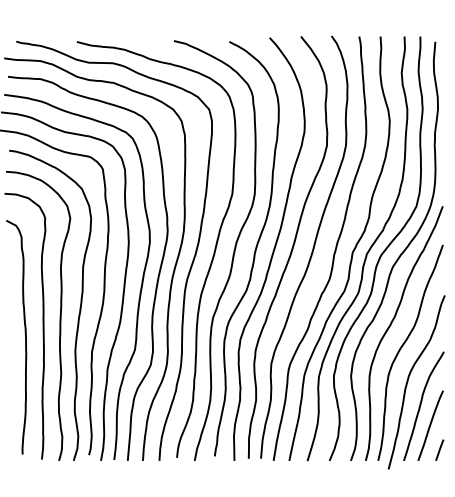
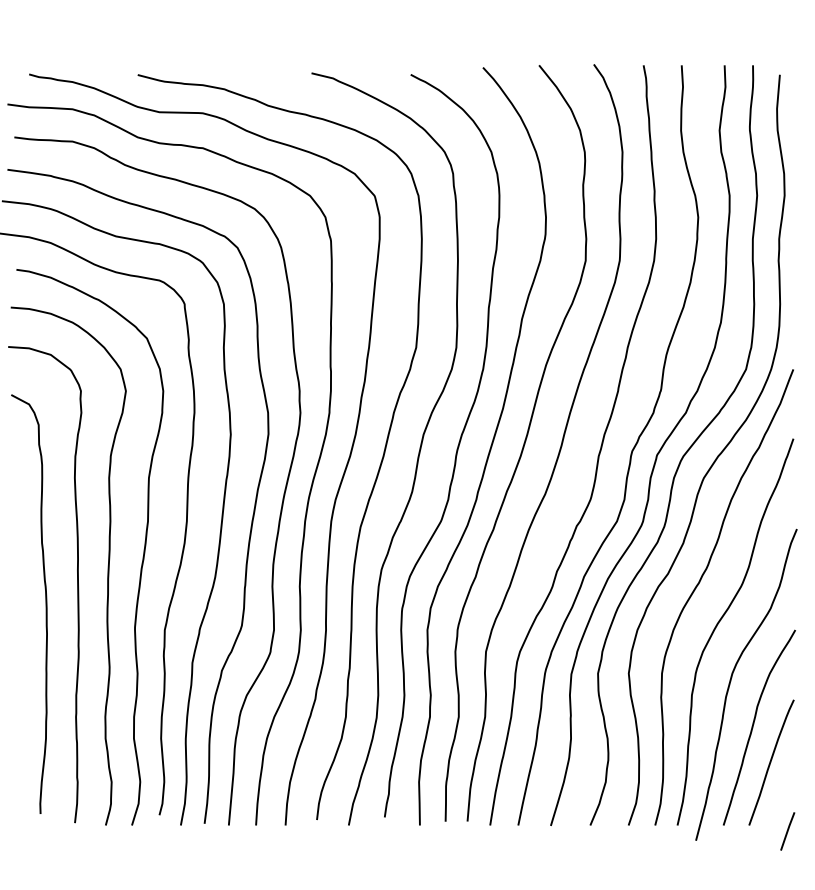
line: (439, 449) -> (787, 830), moved

